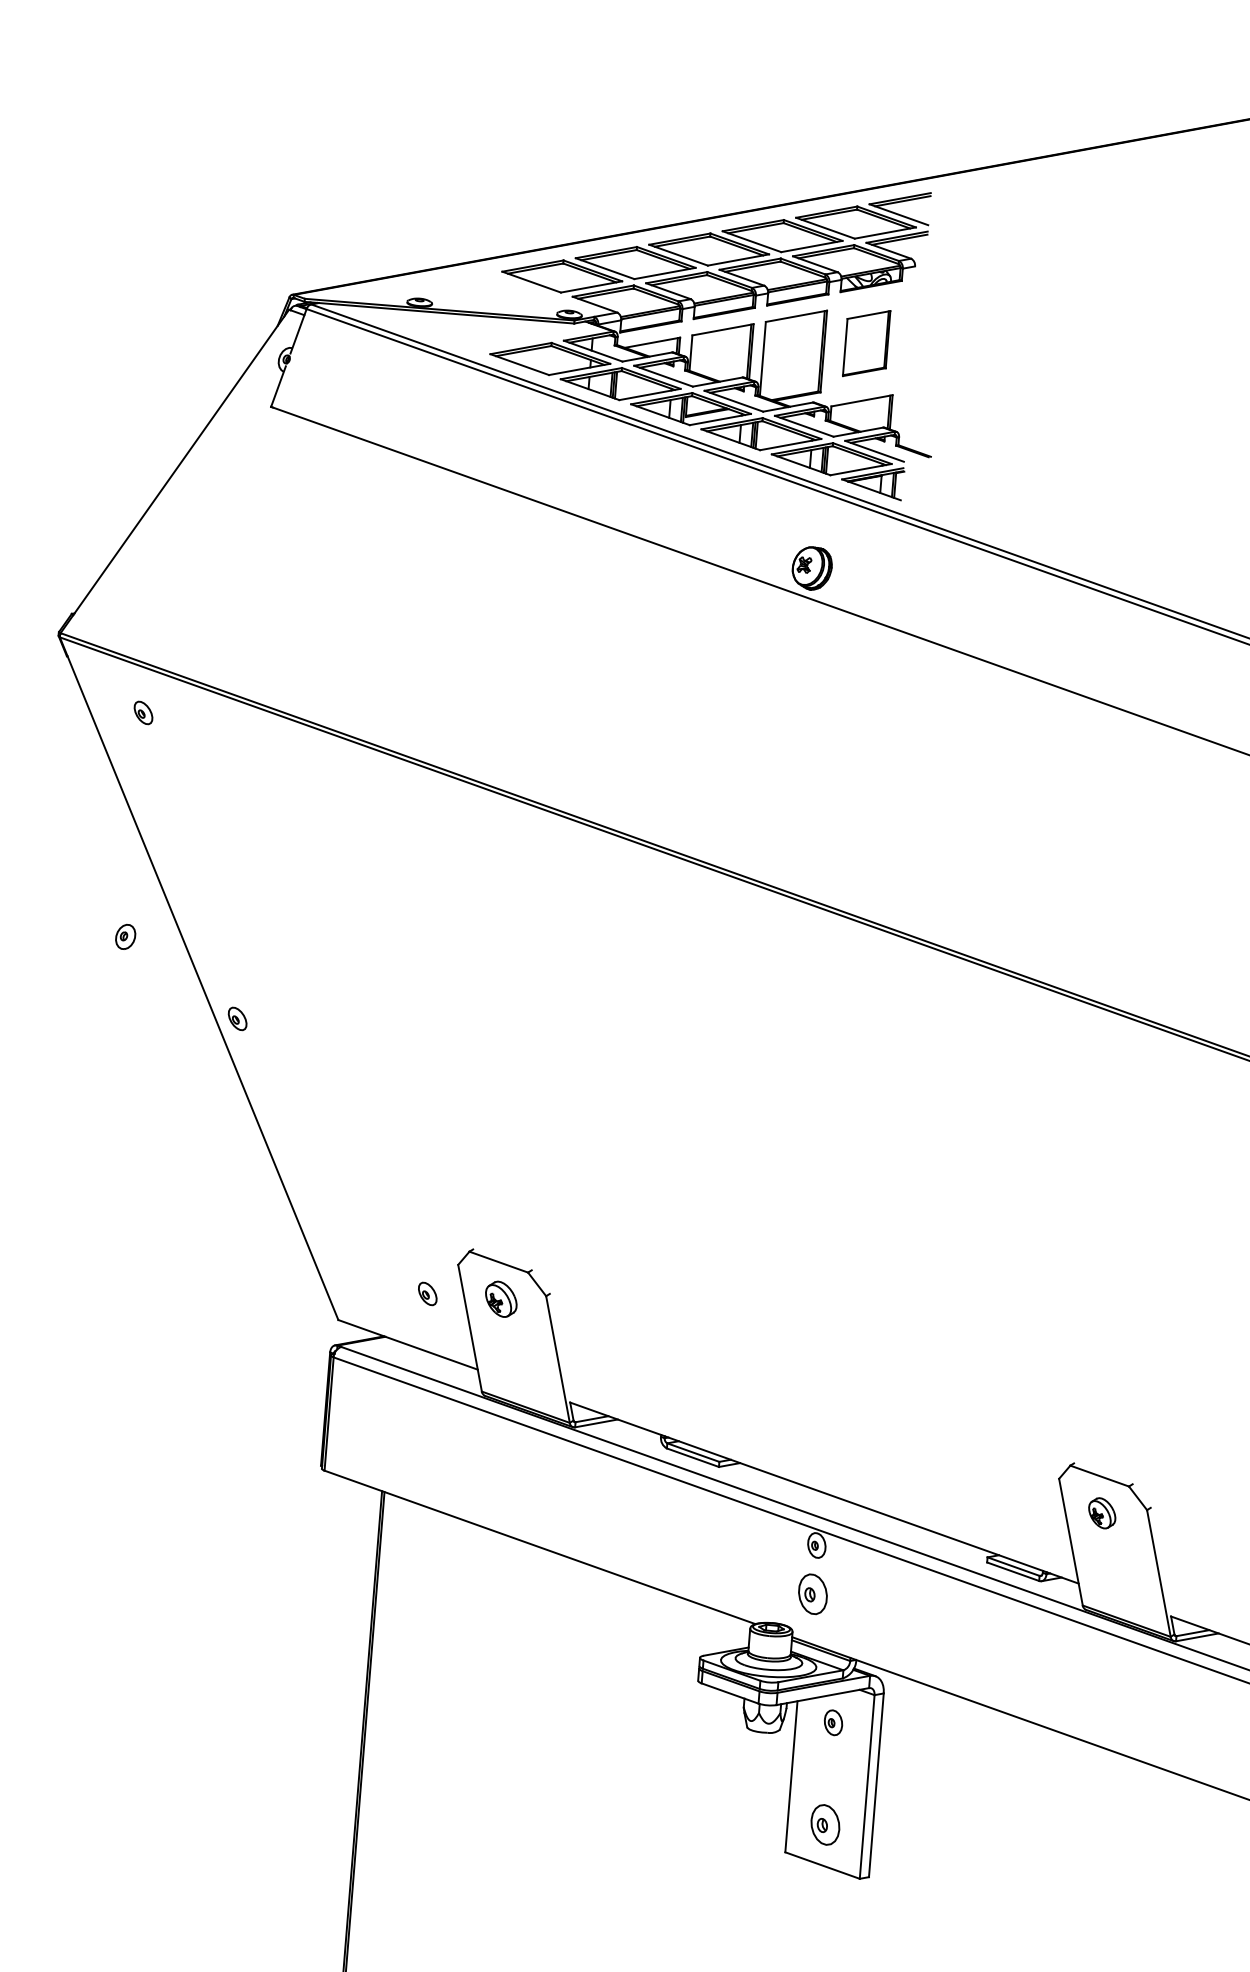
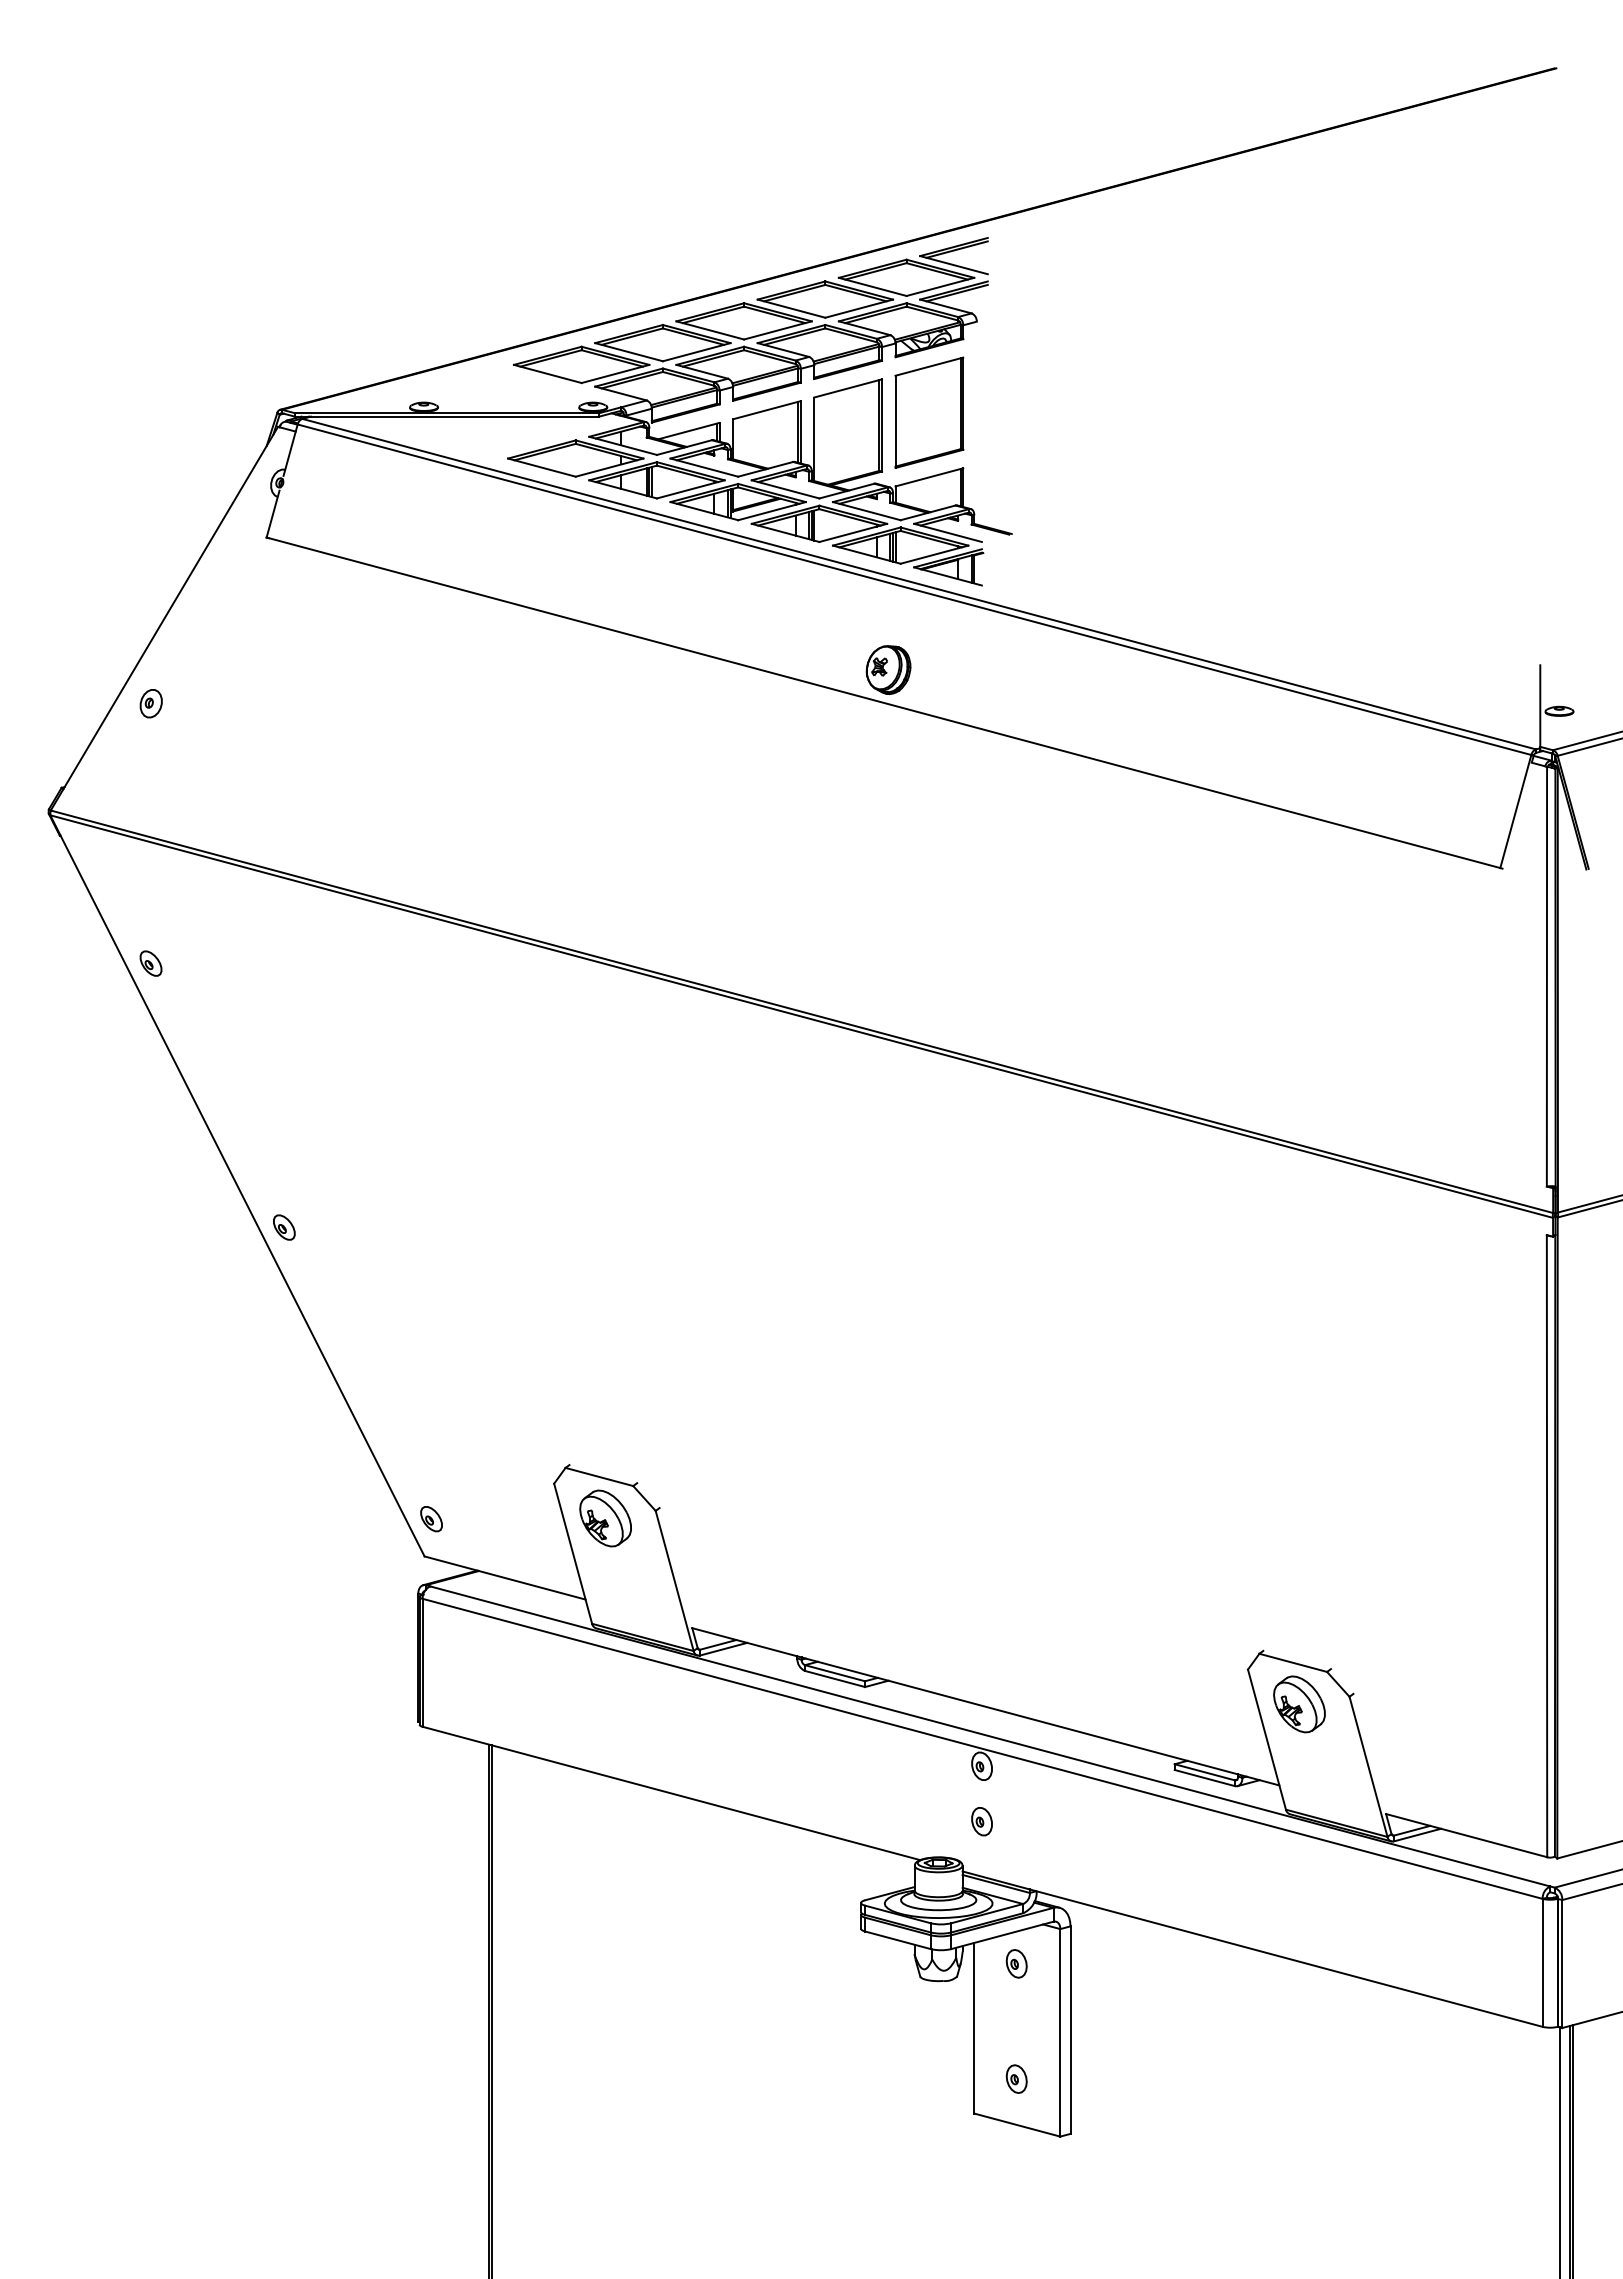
part: (866, 343) -> (929, 412), size x1.43
part: (143, 712) -> (150, 963), moved
part: (125, 936) -> (150, 703), moved
part: (427, 1294) -> (431, 1519), moved
part: (501, 1299) -> (605, 1518), size x1.43
part: (1102, 1513) -> (1299, 1704), size x1.67
part: (812, 1594) -> (981, 1821), size x0.62
part: (825, 1824) -> (1016, 2078), size x0.62

